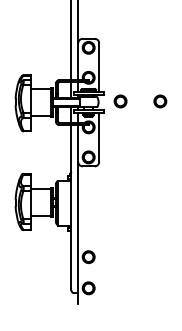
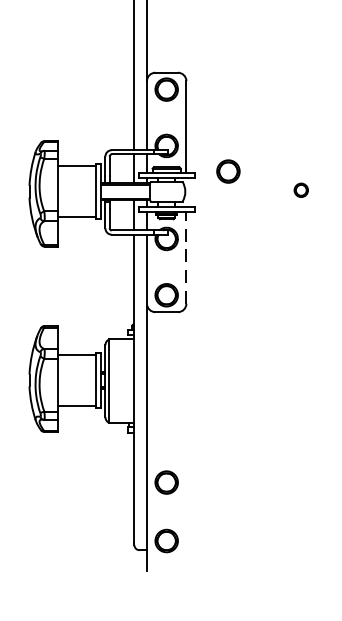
circle: (120, 101) -> (228, 171), moved
circle: (160, 101) -> (301, 190), size x0.6
line: (99, 138) -> (186, 259), solid -> dashed

